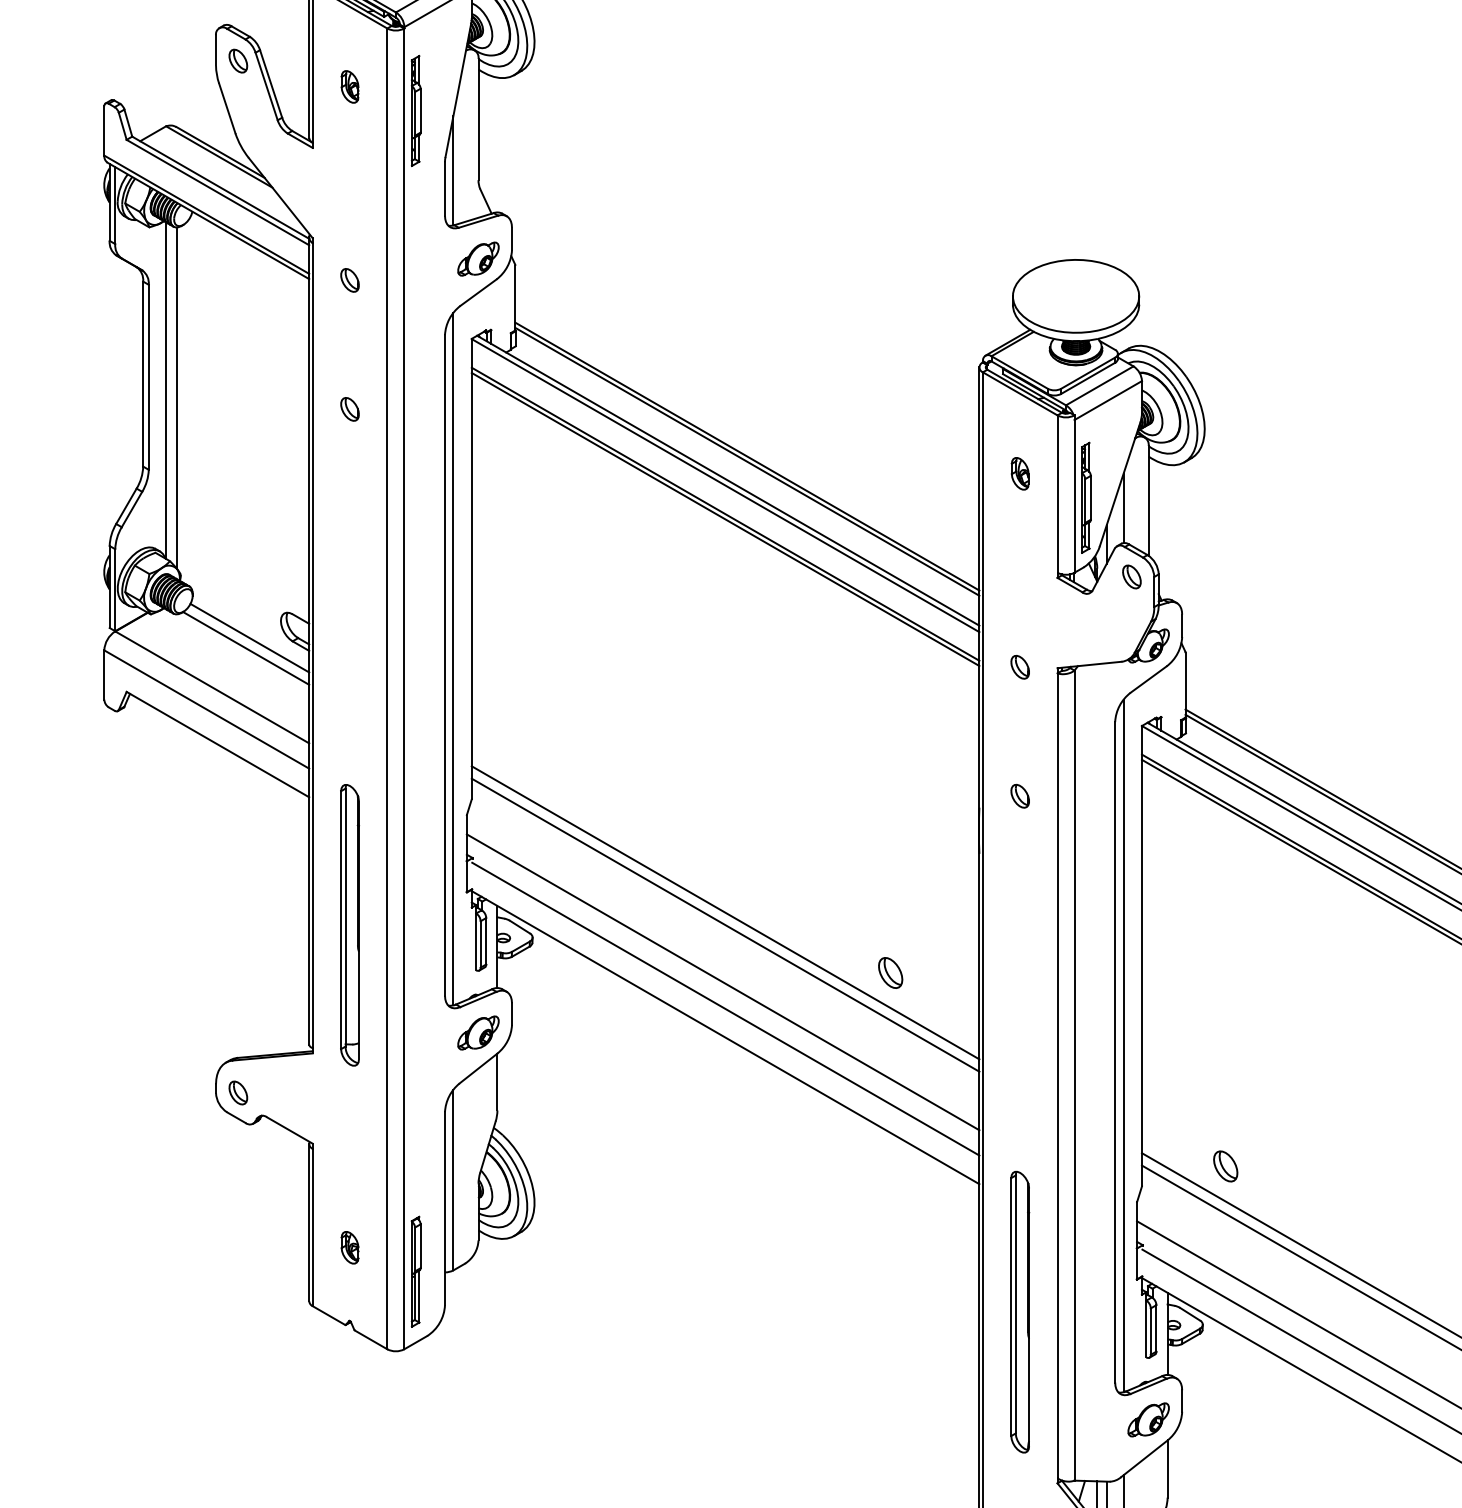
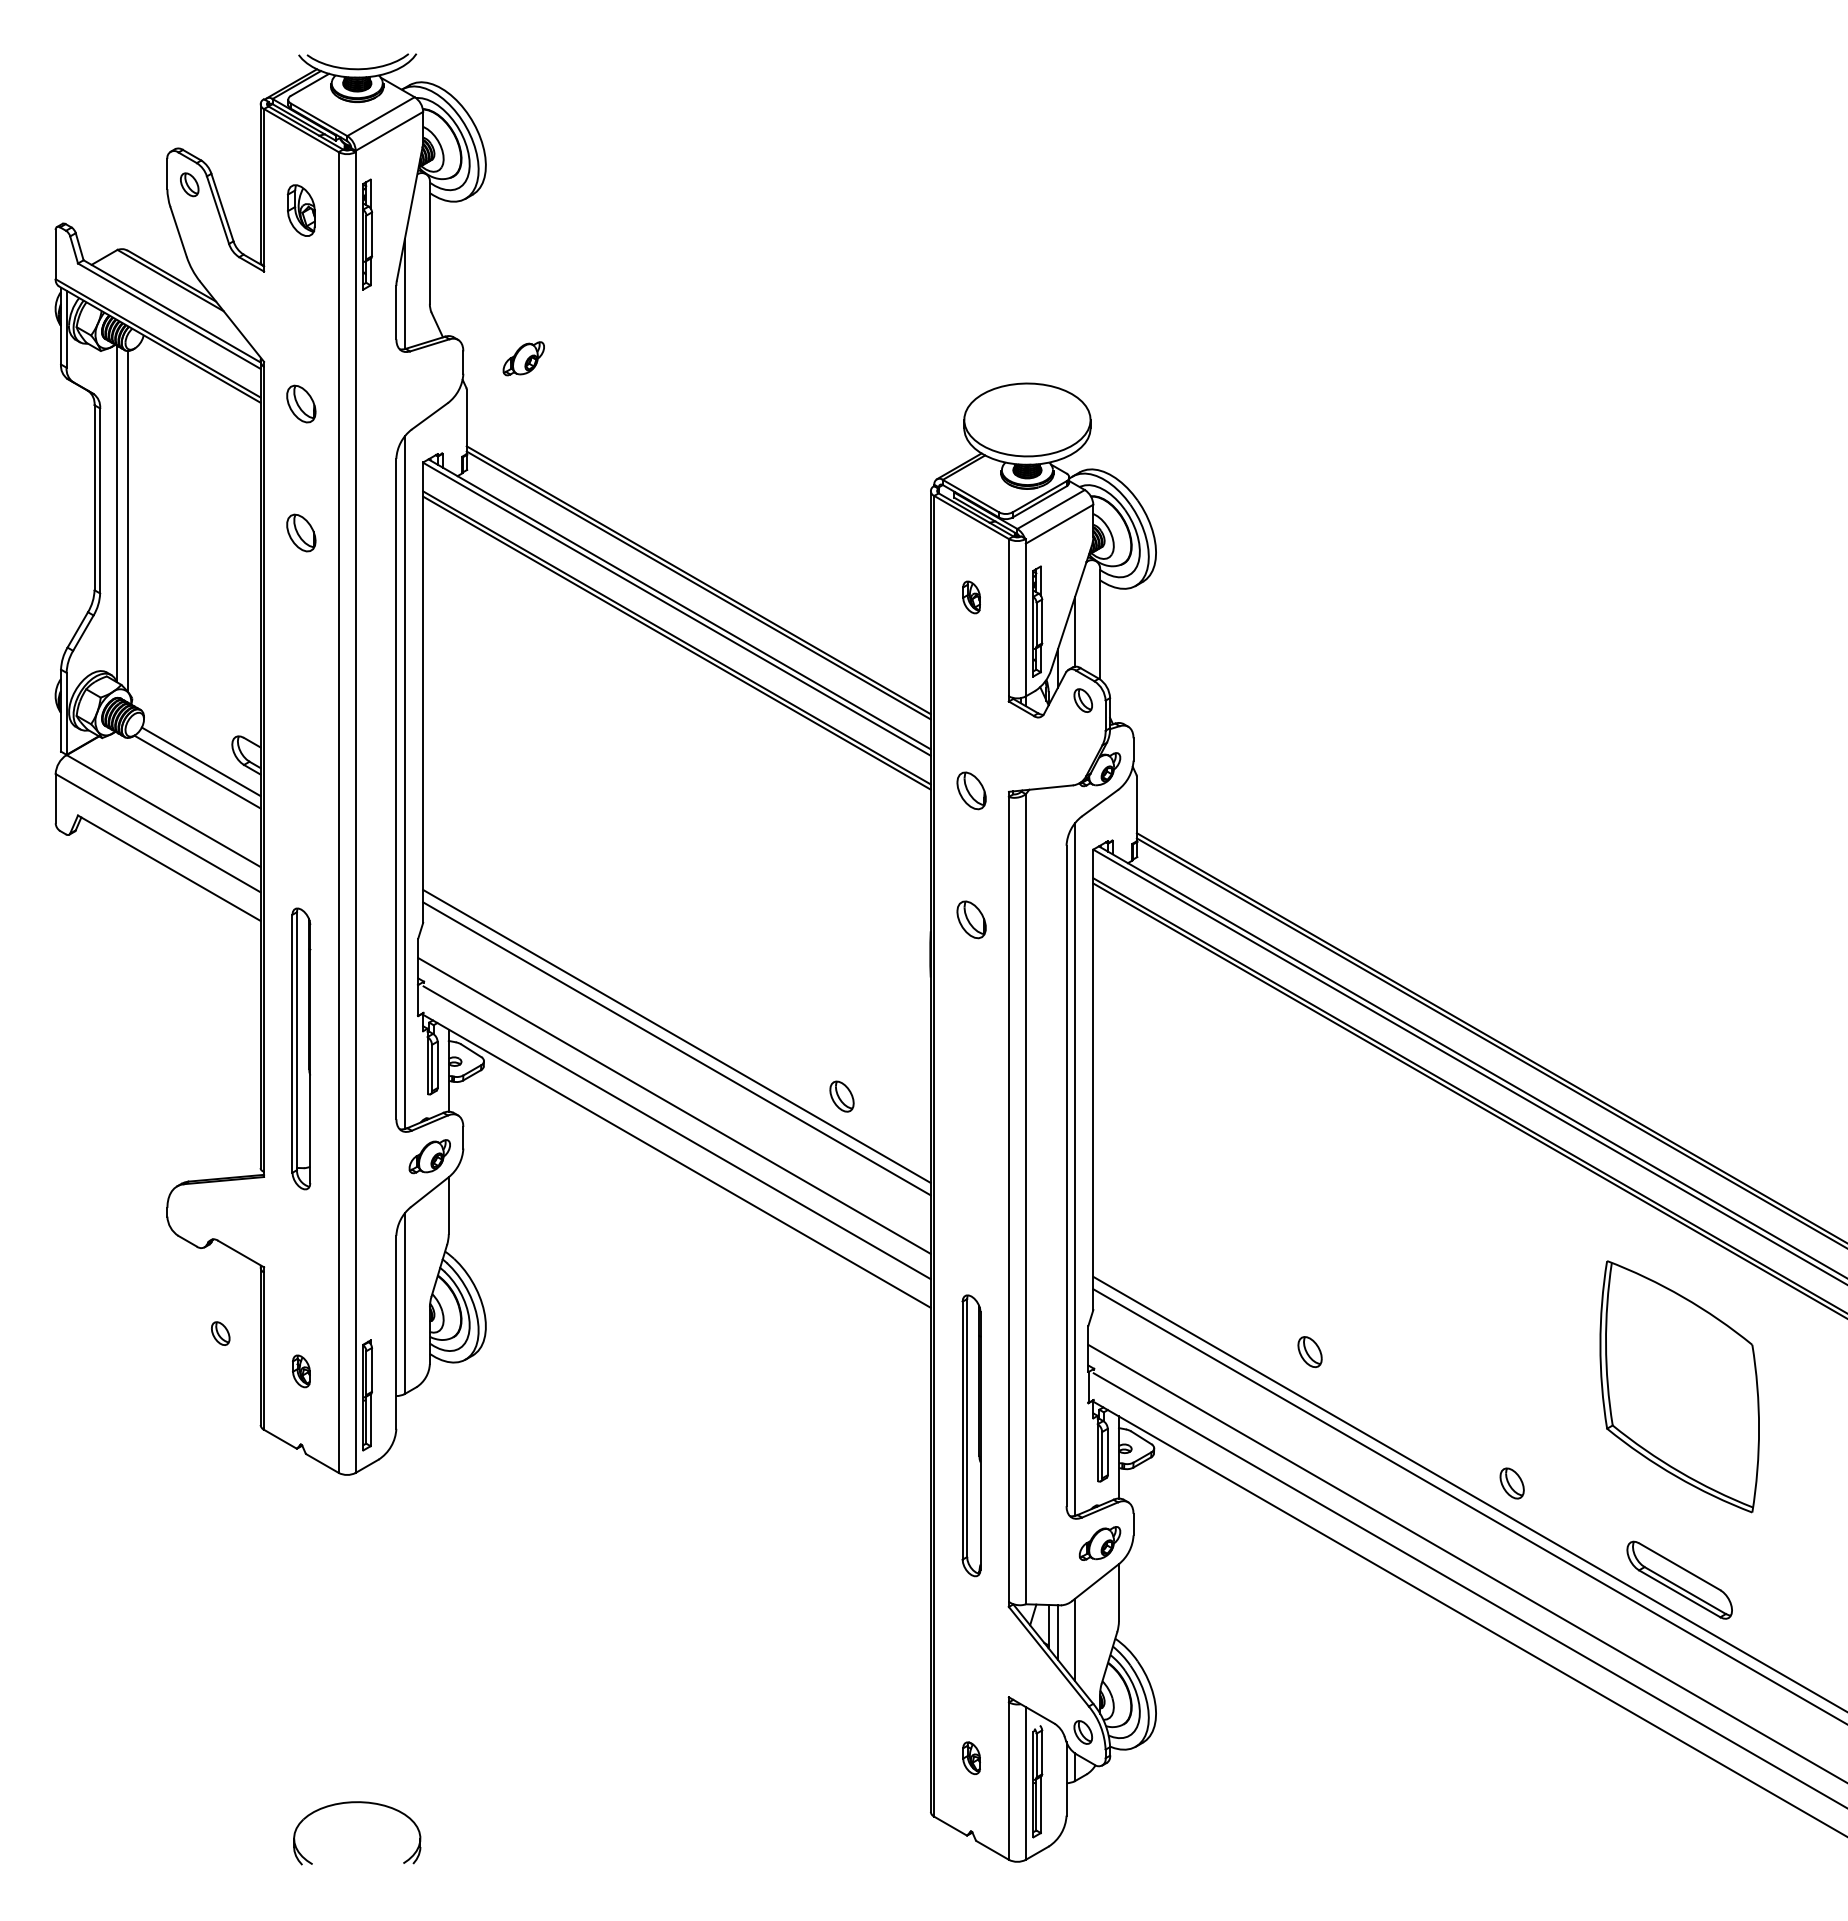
part: (350, 86) -> (301, 210), size x1.6
part: (478, 258) -> (523, 358), moved
part: (350, 279) -> (301, 403), size x1.6
part: (350, 408) -> (301, 532), size x1.6
part: (1020, 666) -> (971, 790), size x1.6
part: (1020, 795) -> (971, 919), size x1.6
part: (238, 1092) -> (220, 1333), moved
part: (1225, 1166) -> (1309, 1352), moved

